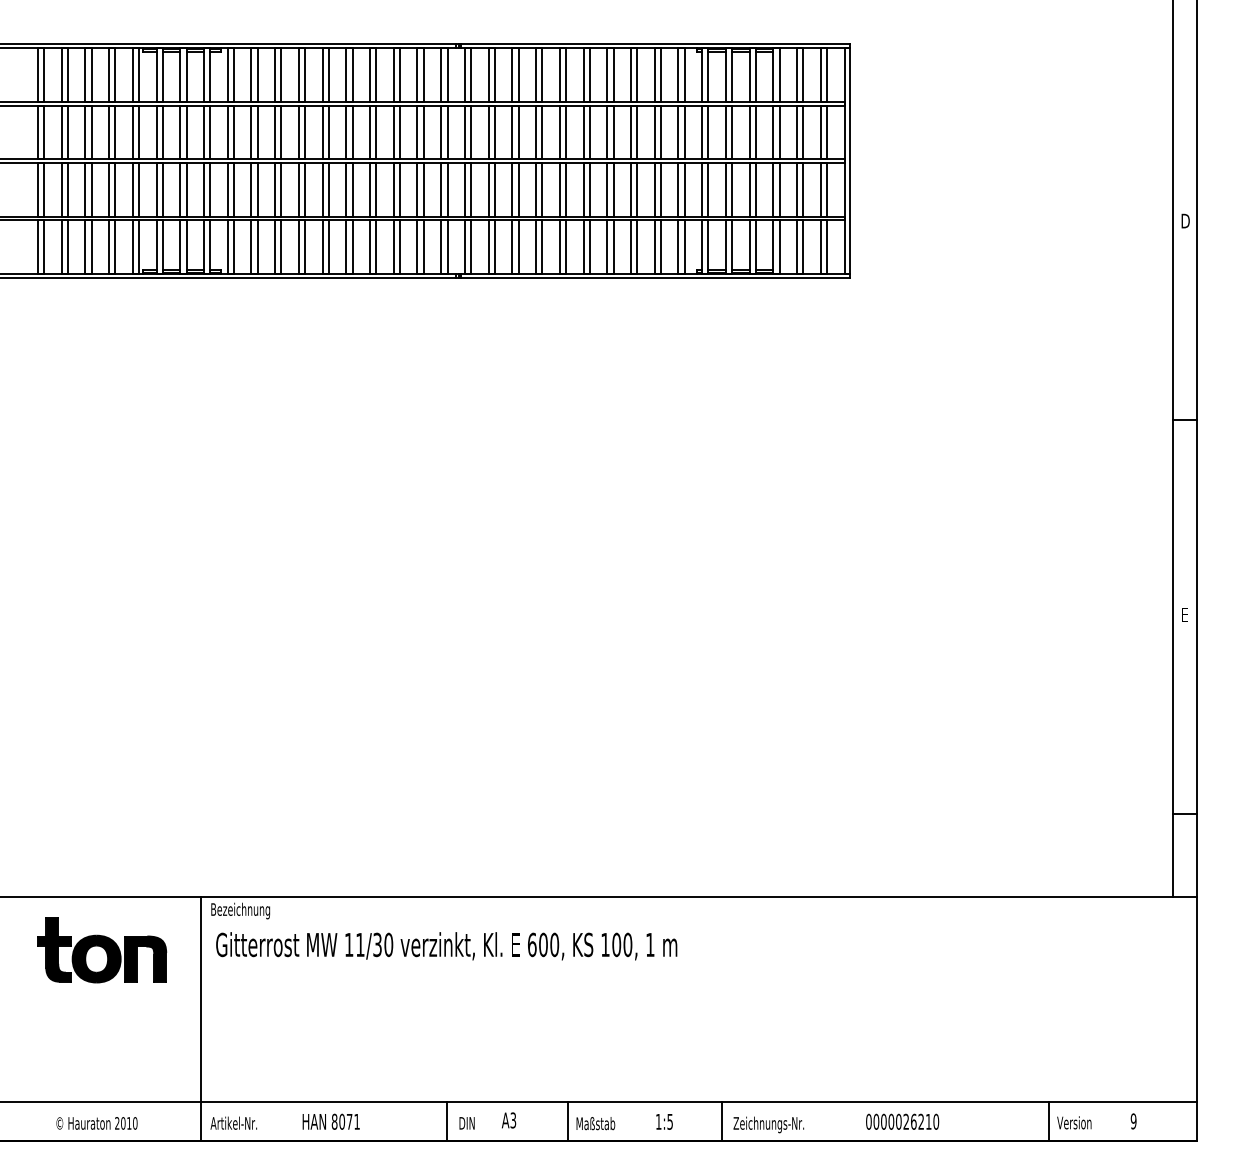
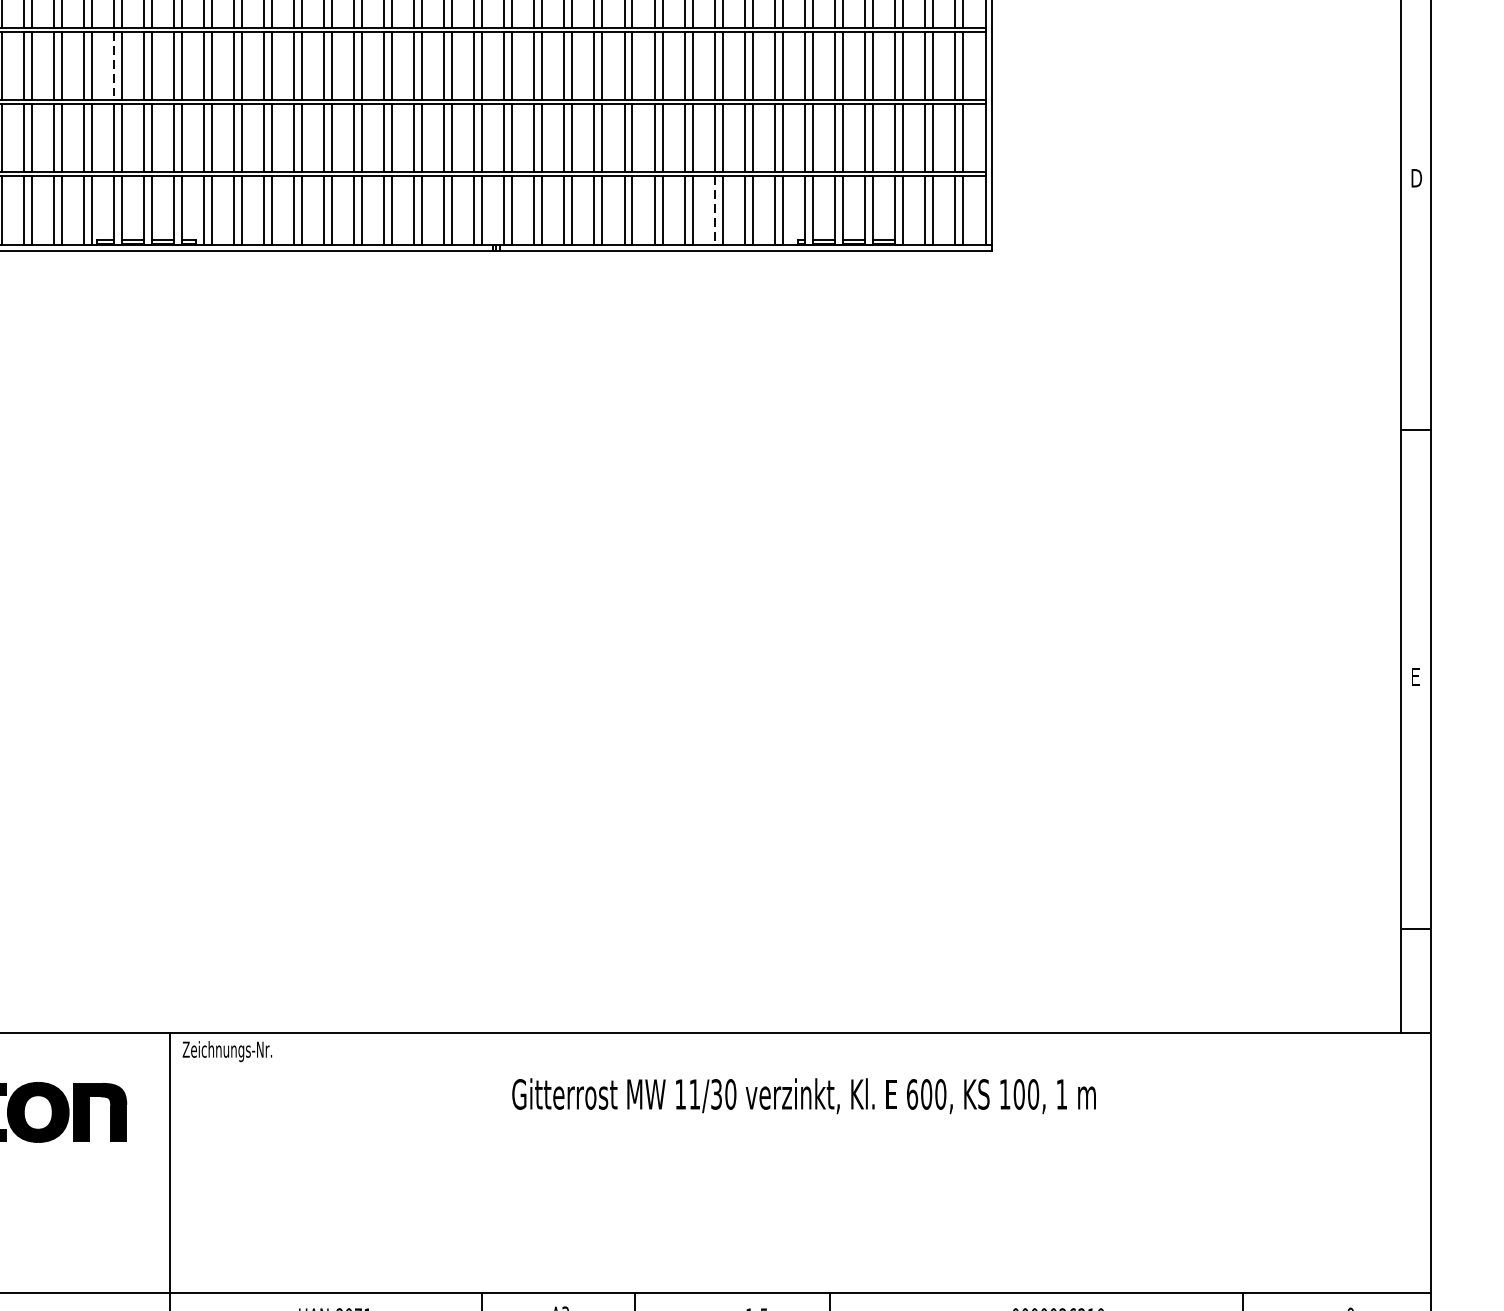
line: (156, 132) -> (113, 66), solid -> dashed
line: (630, 246) -> (713, 210), solid -> dashed
text: (245, 910) -> (226, 1050), Bezeichnung -> Zeichnungs-Nr.
text: (446, 946) -> (803, 1096), moved

